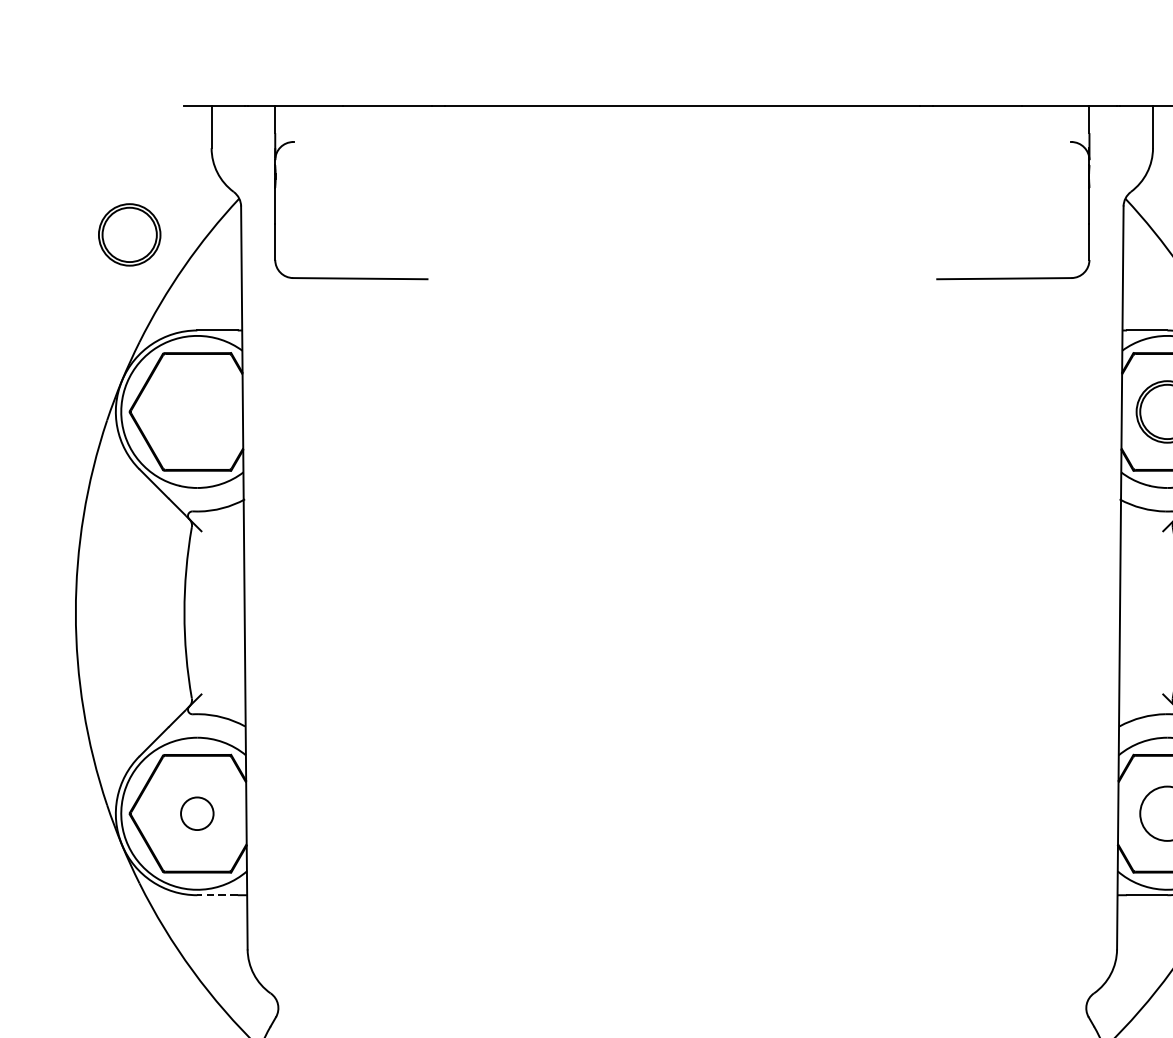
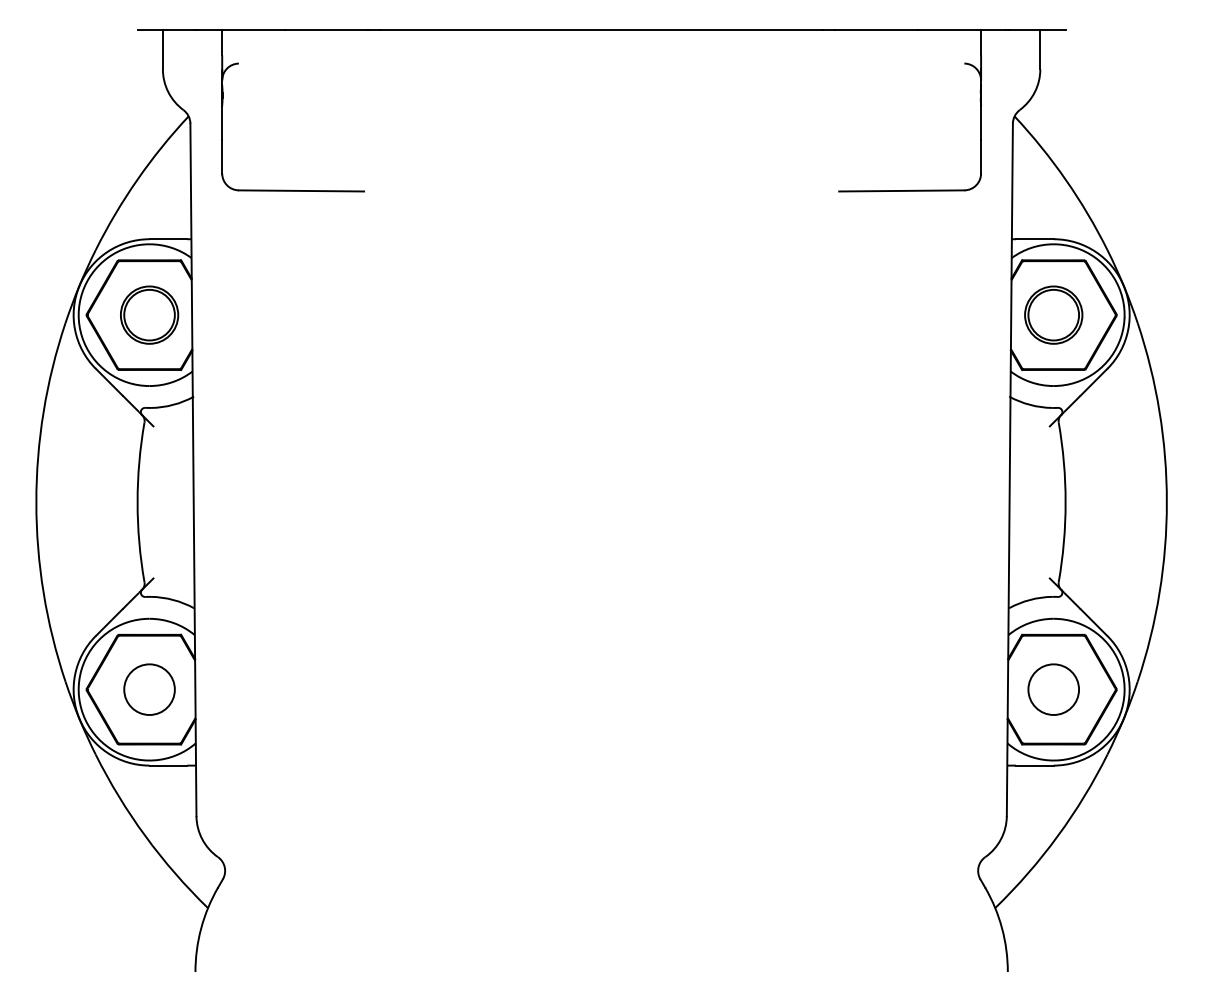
part: (129, 234) -> (149, 314), moved
circle: (197, 813) -> (149, 689), size x1.67
line: (217, 895) -> (168, 765), dashed -> solid

